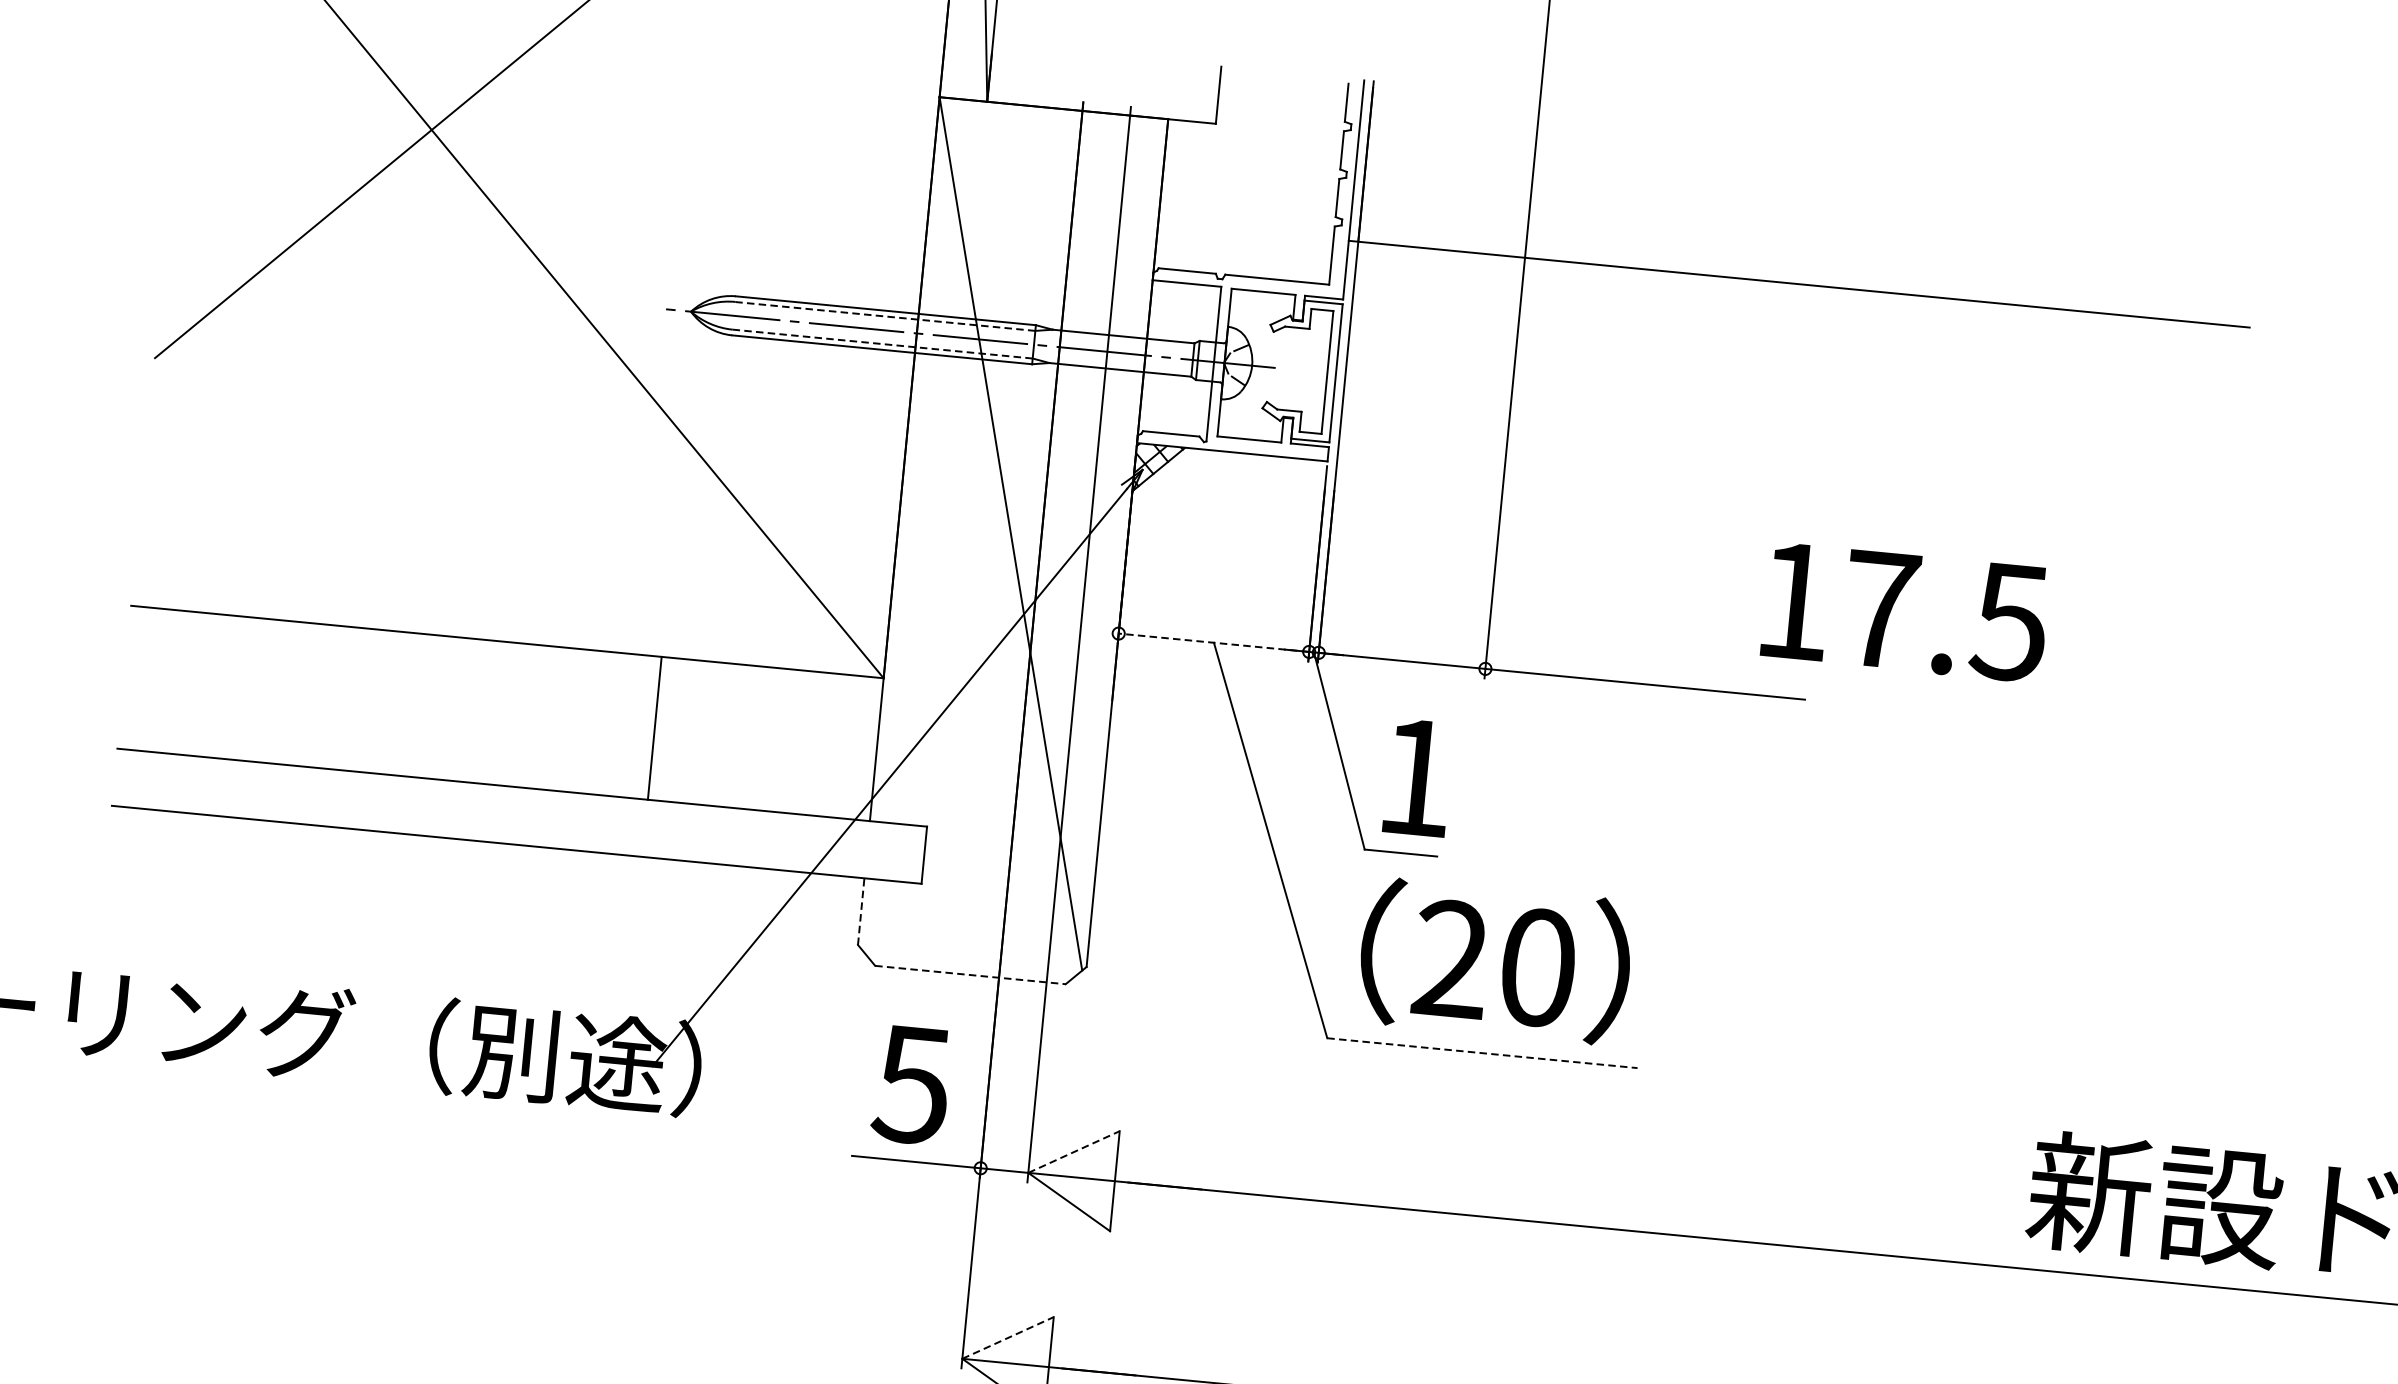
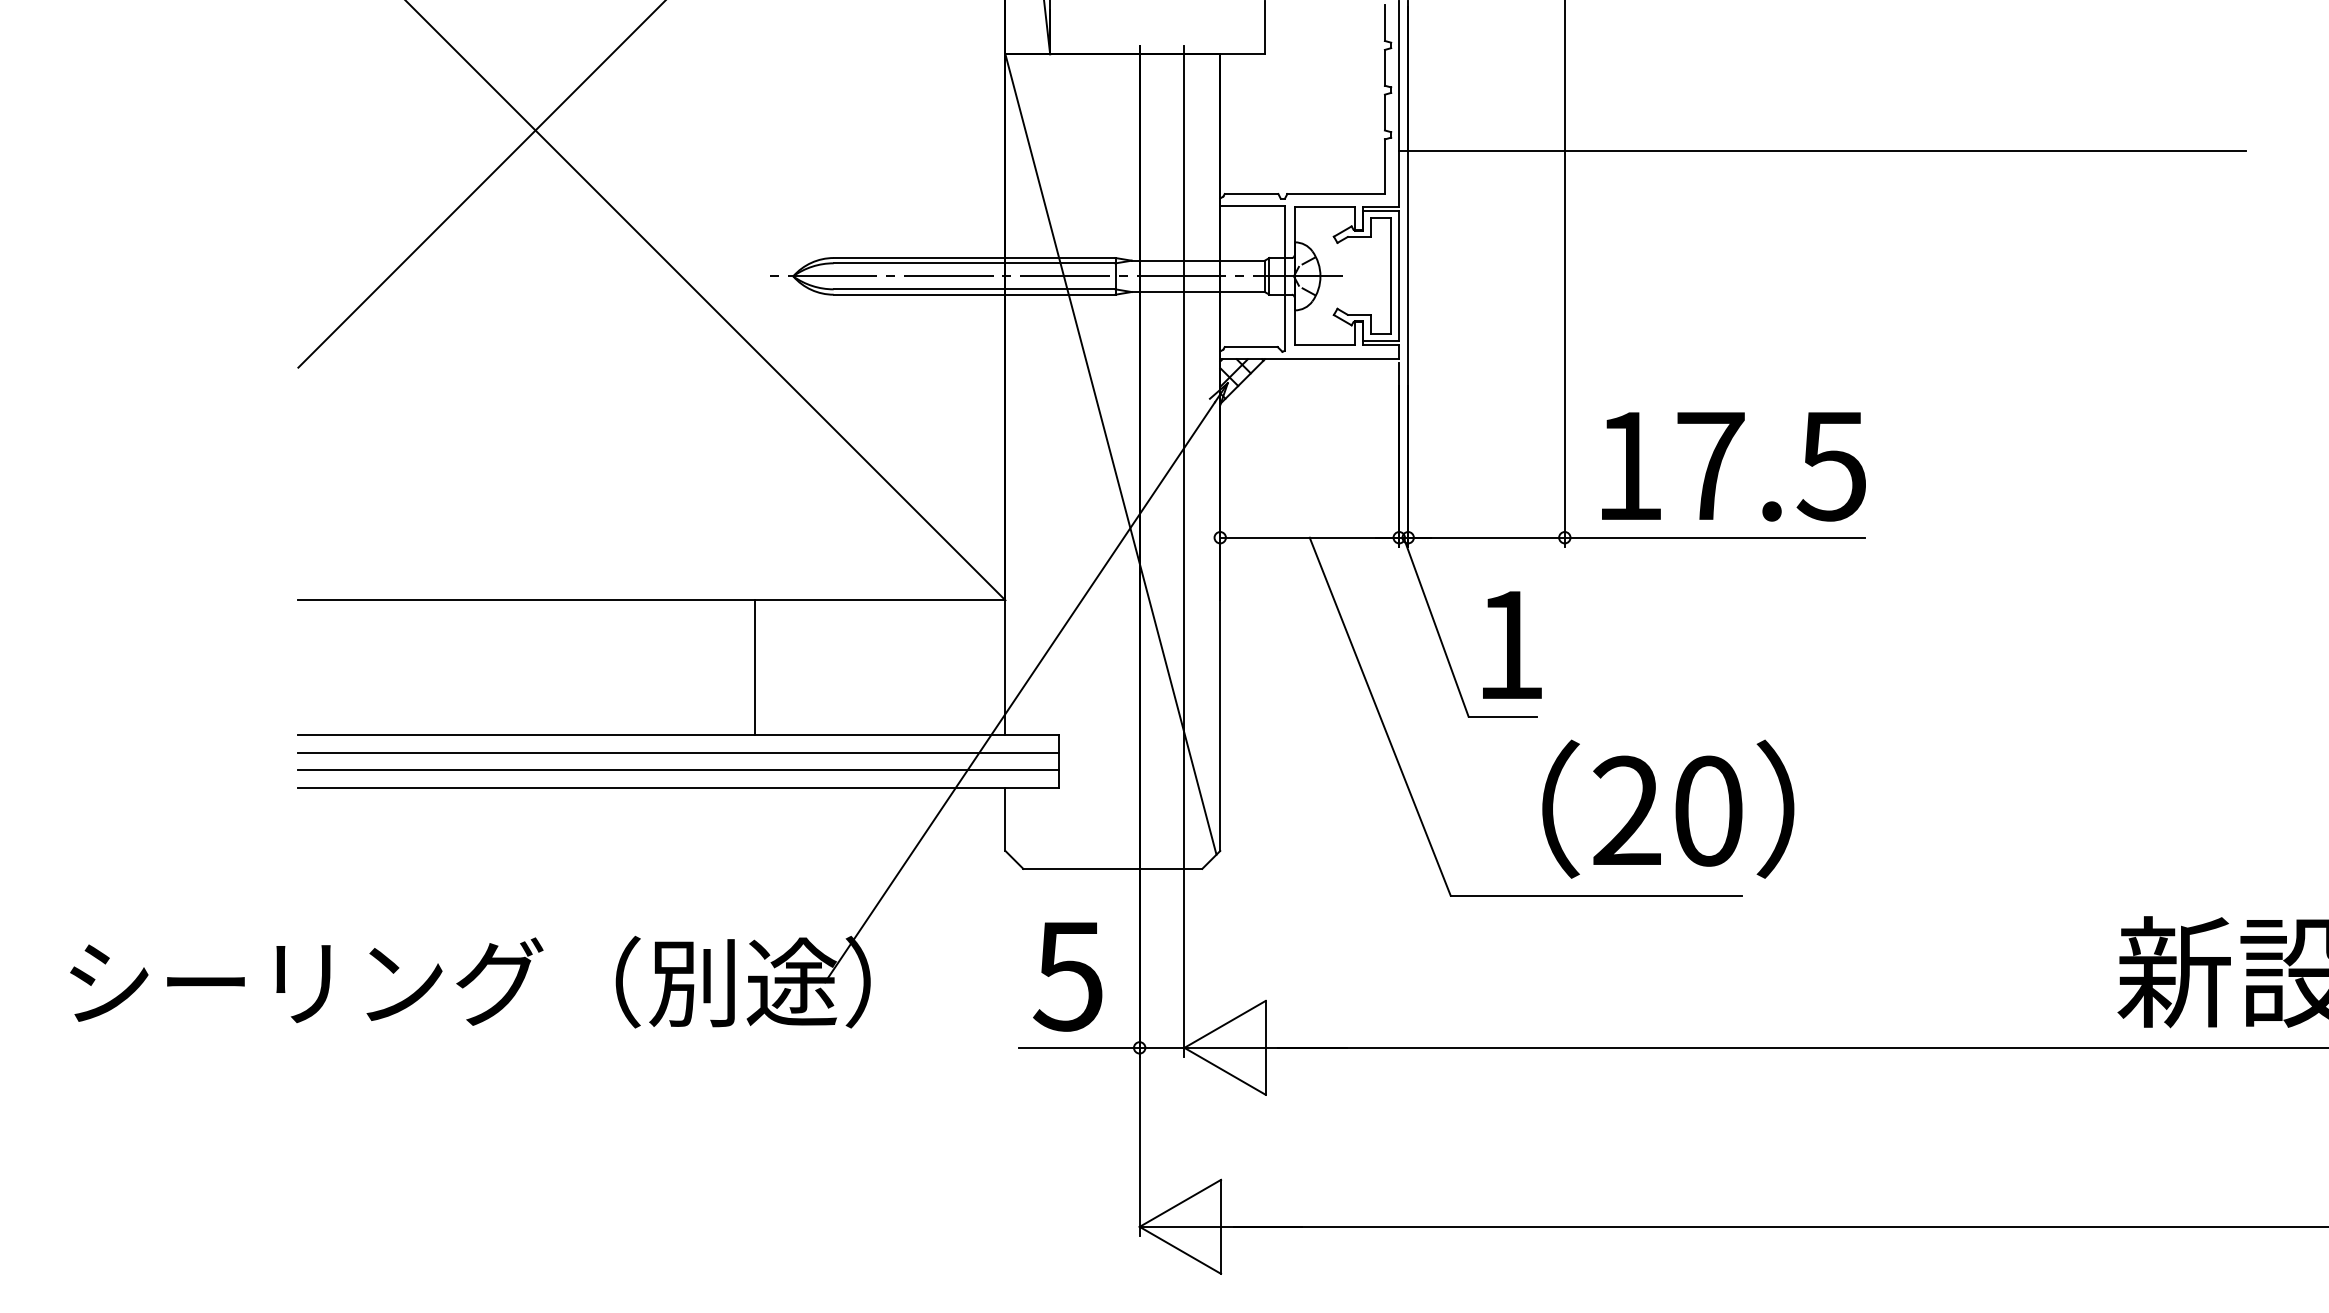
line: (885, 316) -> (974, 263), dashed -> solid
line: (882, 344) -> (974, 289), dashed -> solid
text: (1905, 612) -> (1733, 466), moved
line: (1213, 642) -> (1309, 537), dashed -> solid
line: (654, 728) -> (754, 667), moved
line: (520, 806) -> (678, 752), added
line: (518, 825) -> (678, 770), added
line: (861, 911) -> (1005, 819), dashed -> solid
text: (1495, 960) -> (1668, 808), moved
line: (970, 974) -> (1112, 868), dashed -> solid
line: (1482, 1052) -> (1596, 895), dashed -> solid
line: (1074, 1152) -> (1225, 1024), dashed -> solid
line: (1008, 1338) -> (1180, 1203), dashed -> solid

